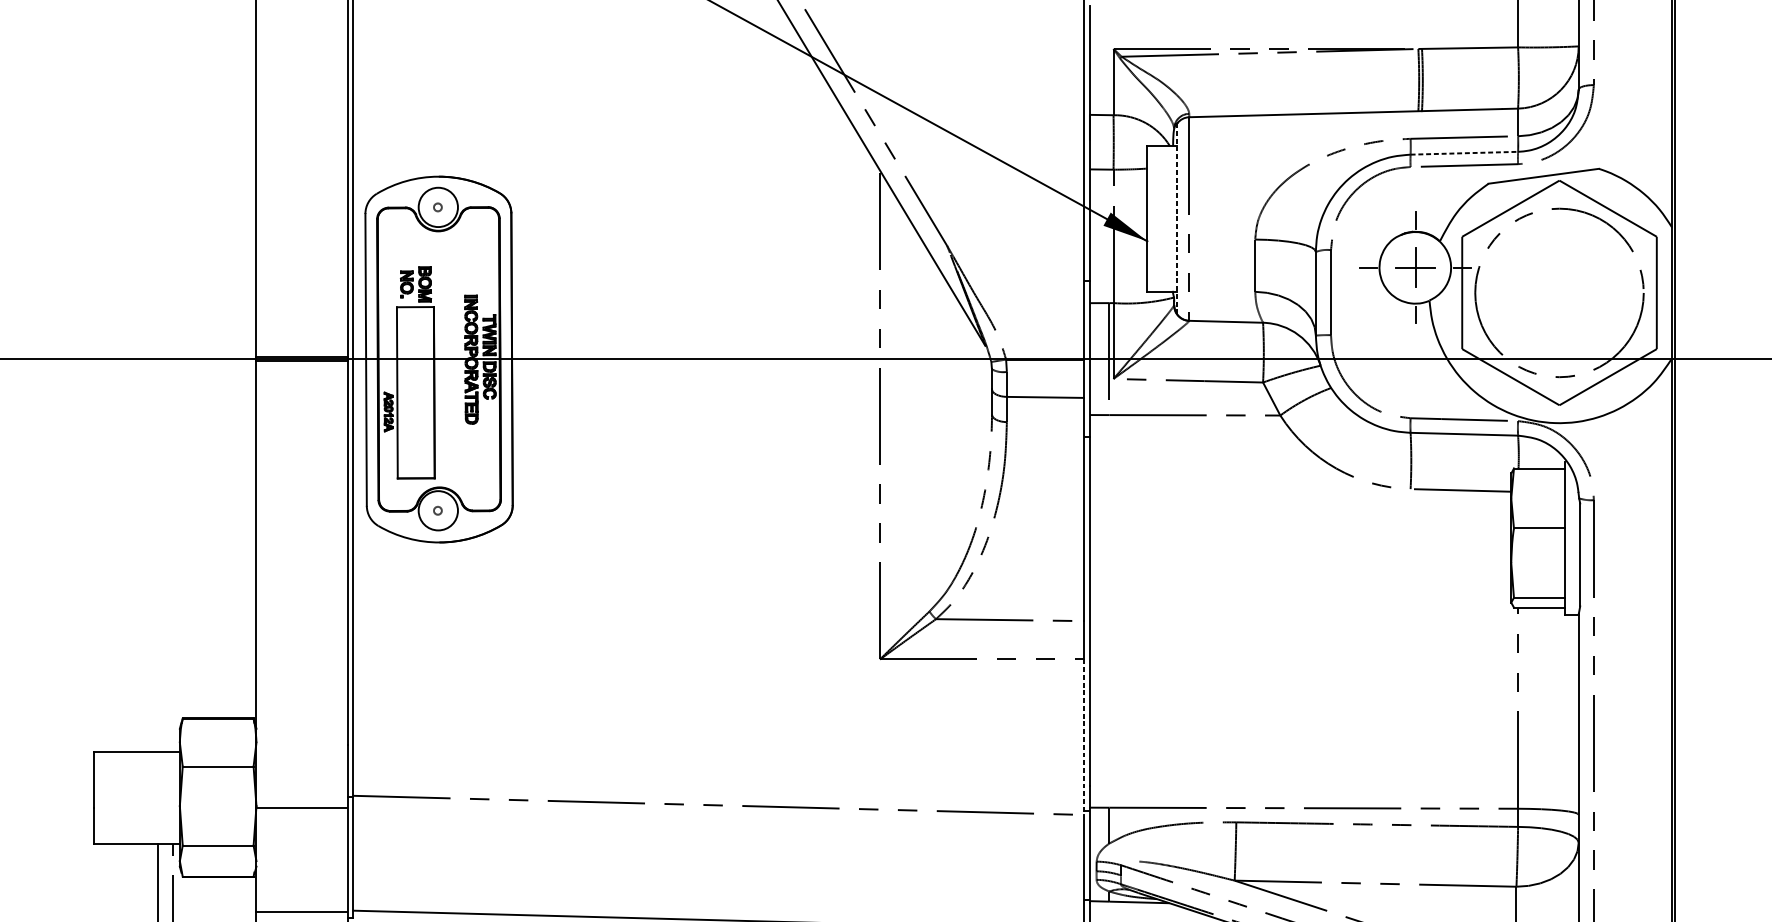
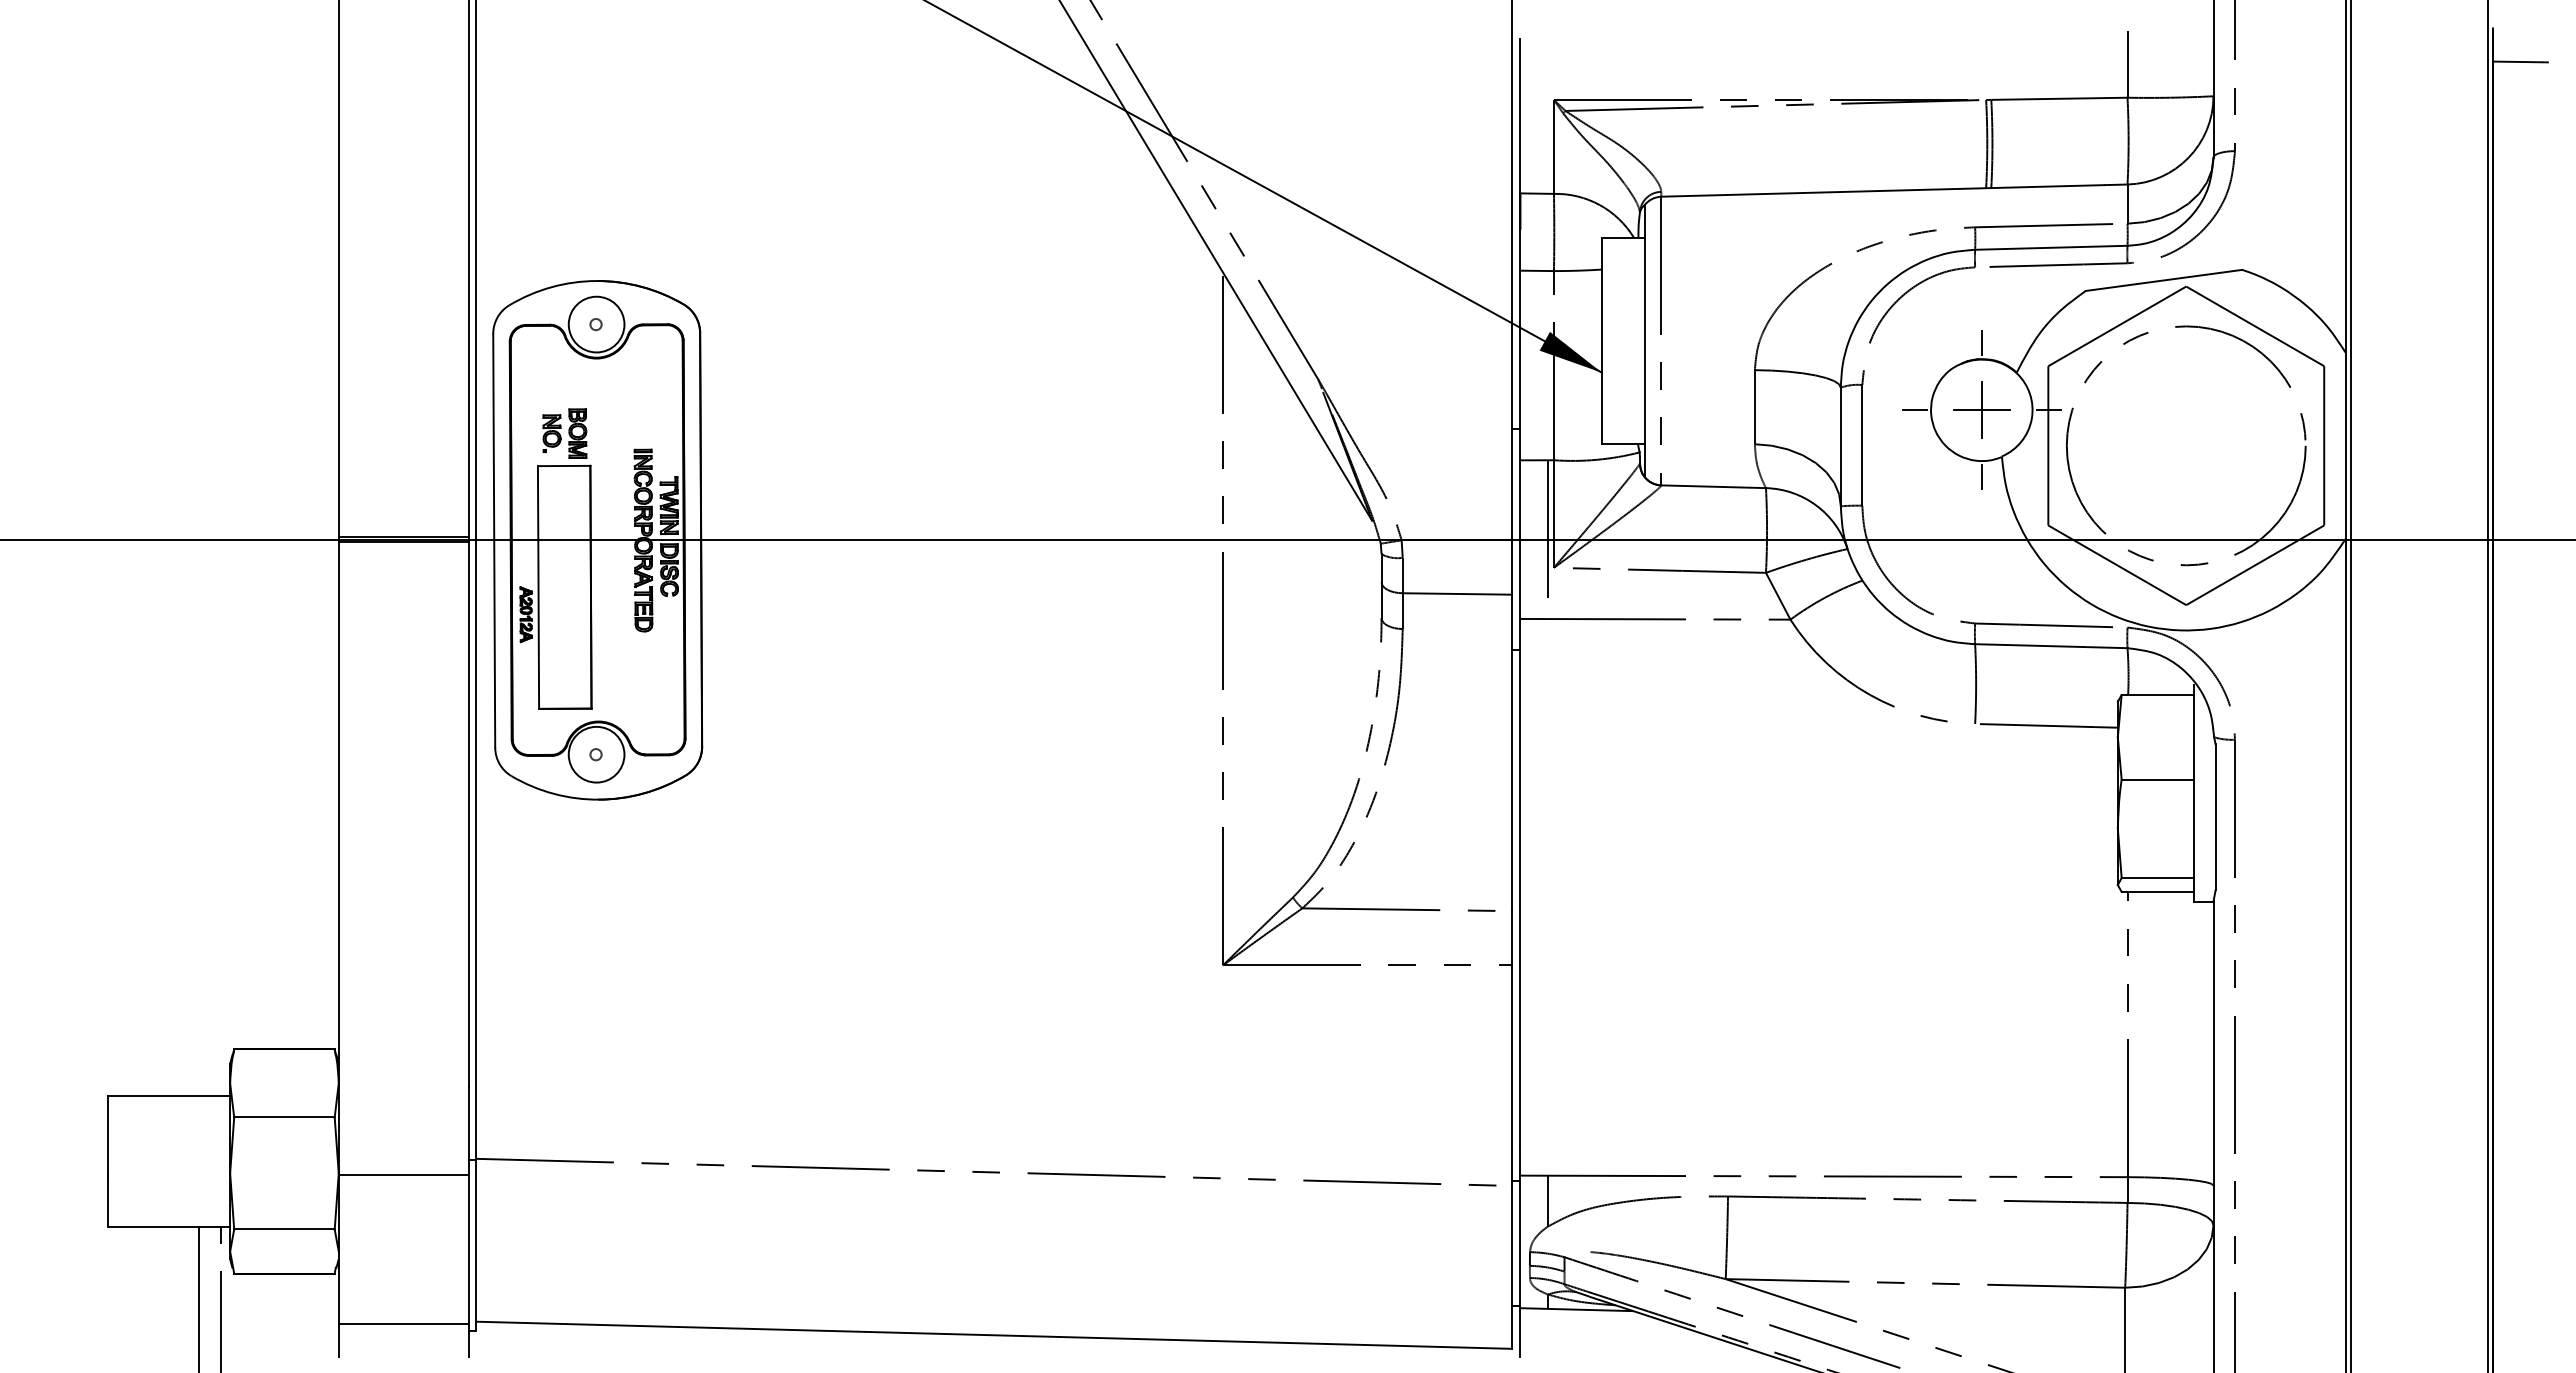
line: (1464, 153) -> (2051, 247), dashed -> solid
line: (1177, 219) -> (1644, 341), dashed -> solid
line: (1083, 737) -> (1511, 1076), dashed -> solid

